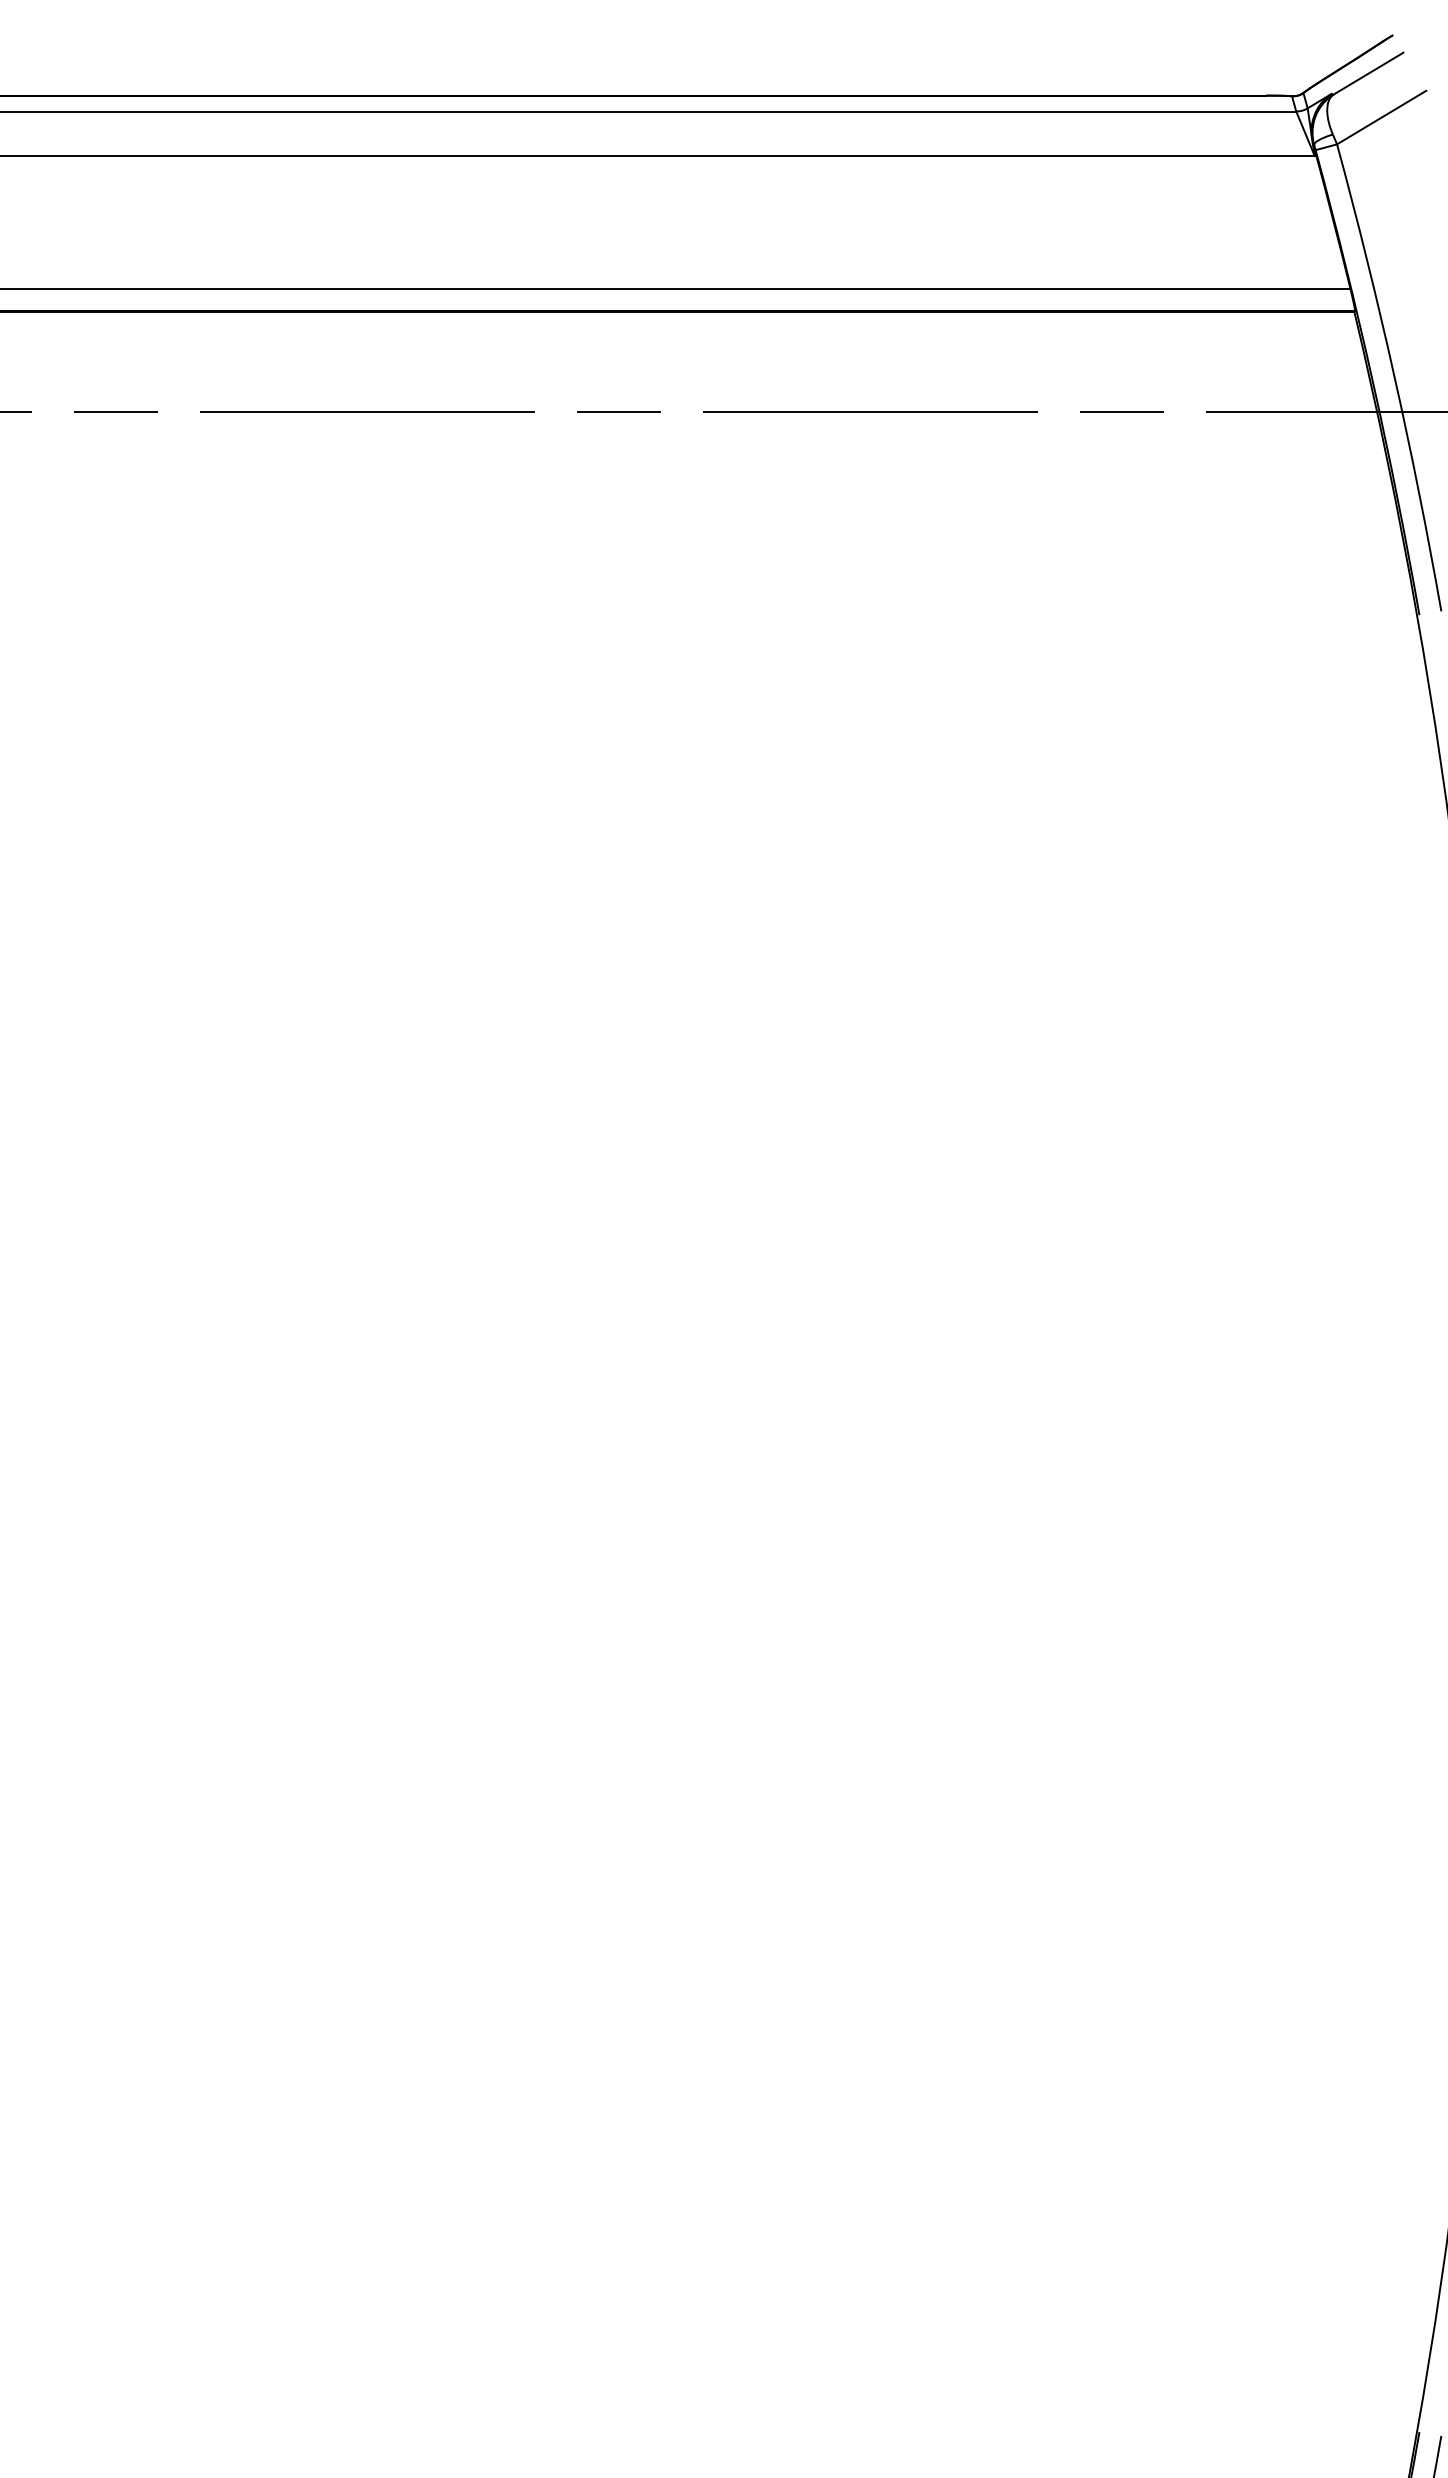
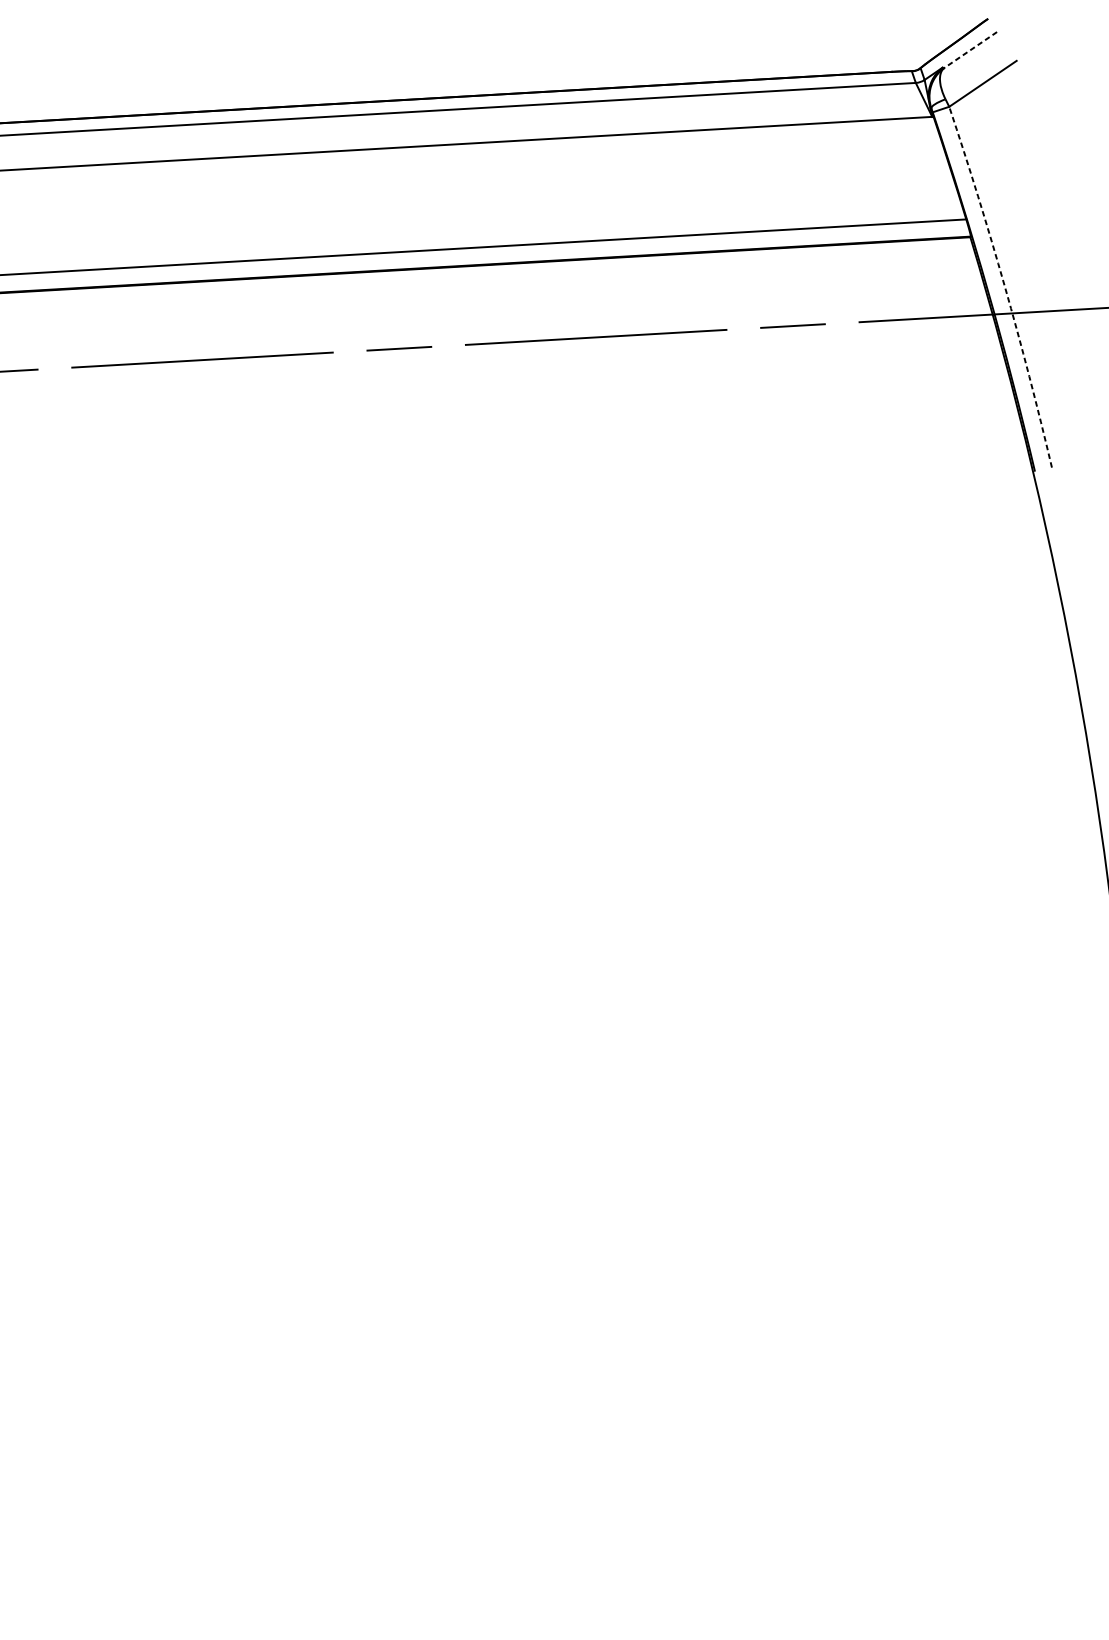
line: (1368, 73) -> (970, 49), solid -> dashed
arc: (1394, 376) -> (1004, 285), solid -> dashed

